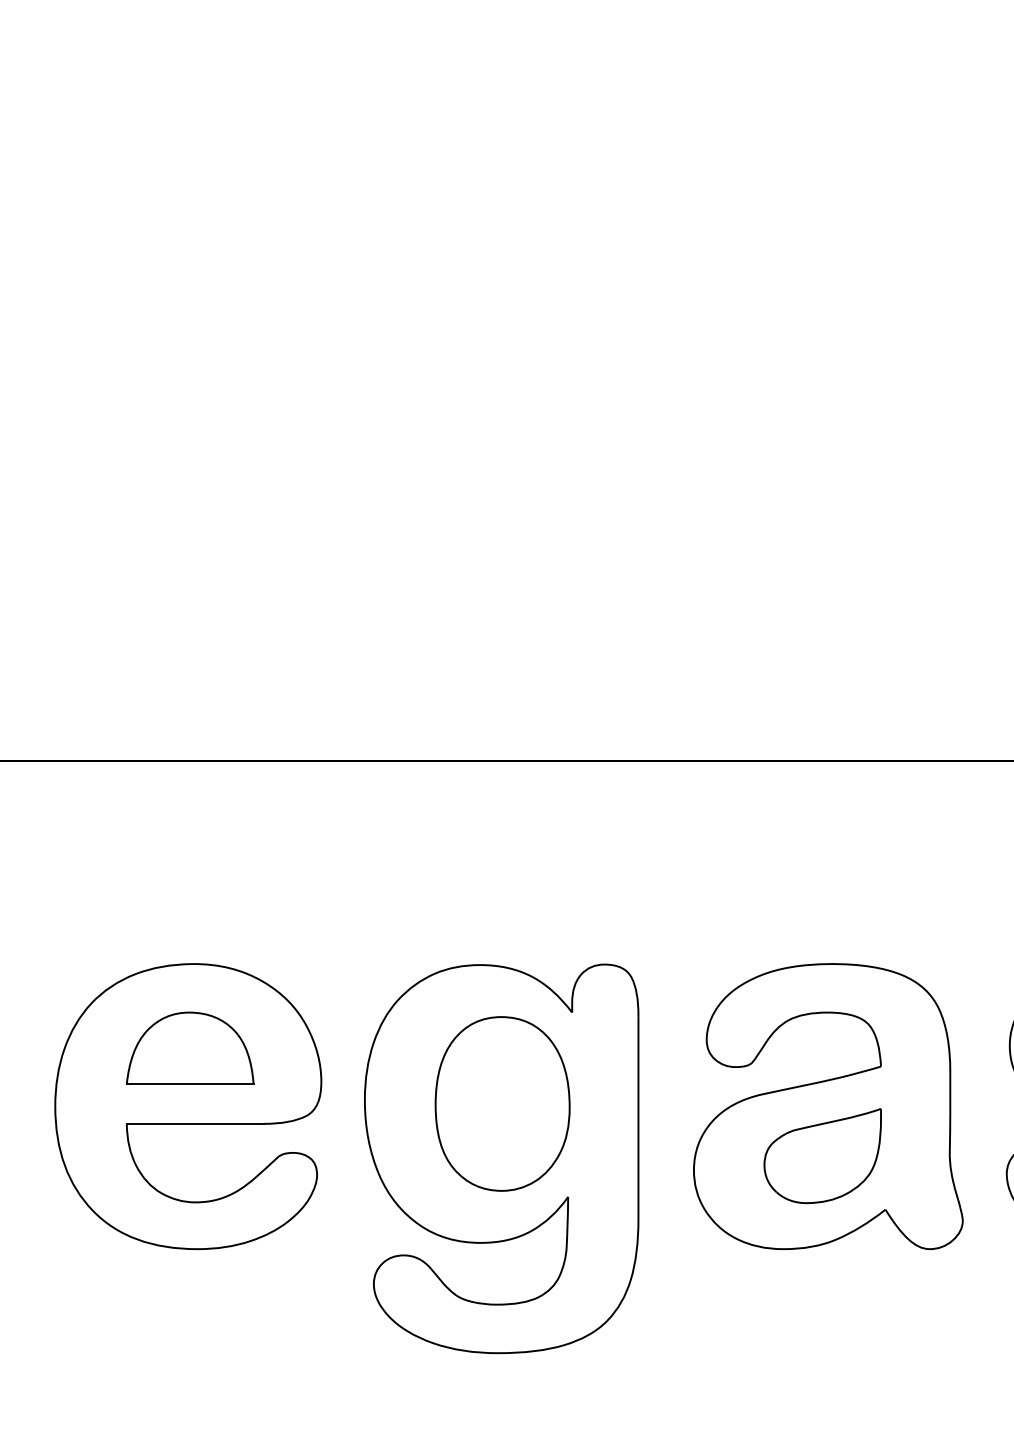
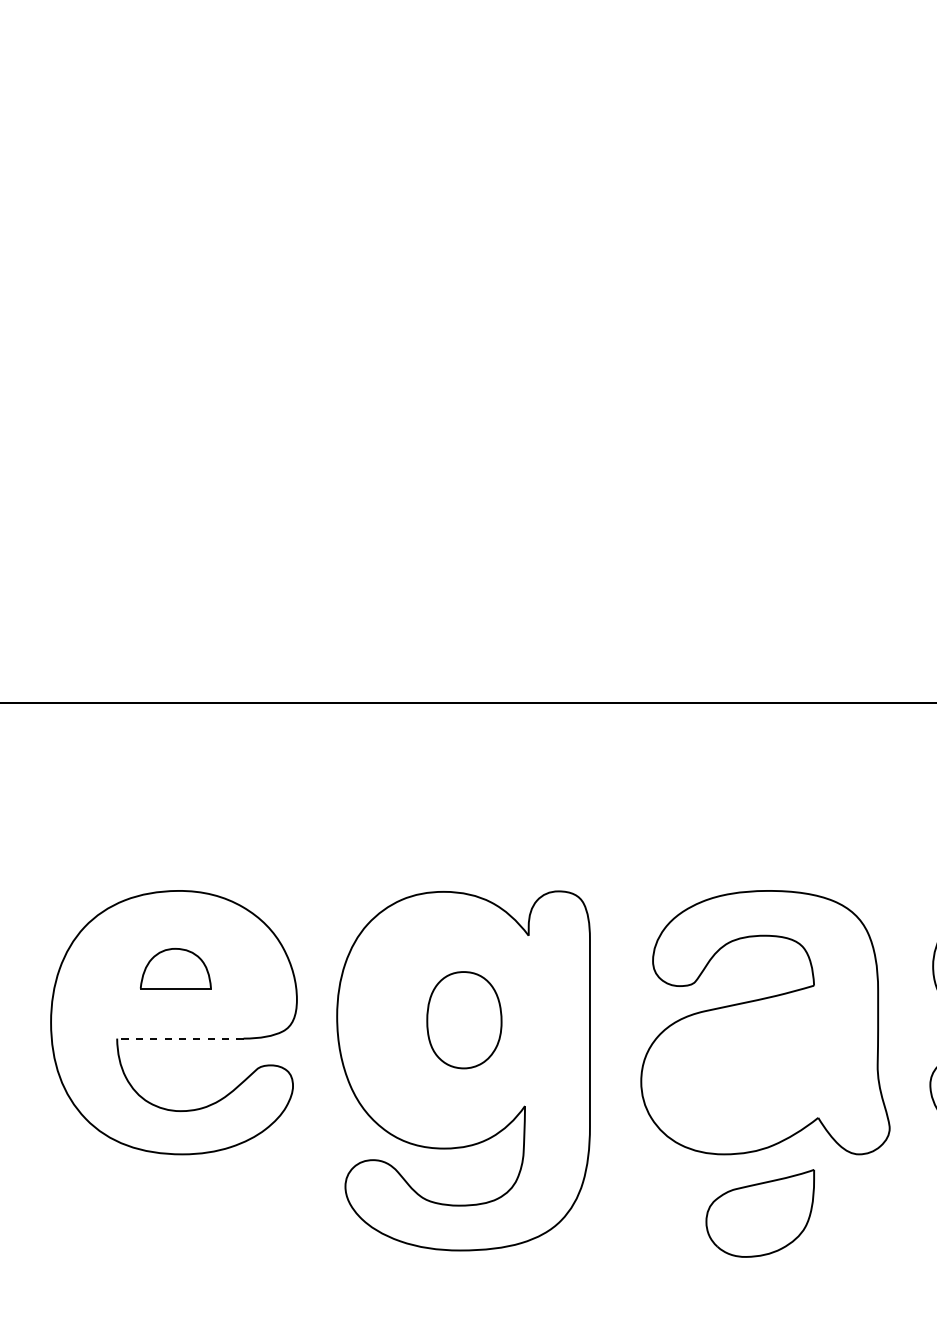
part: (190, 1047) -> (176, 968), size x0.6
part: (502, 1103) -> (464, 1019), size x0.6
line: (194, 1123) -> (179, 1038), solid -> dashed
part: (822, 1155) -> (760, 1212), moved

